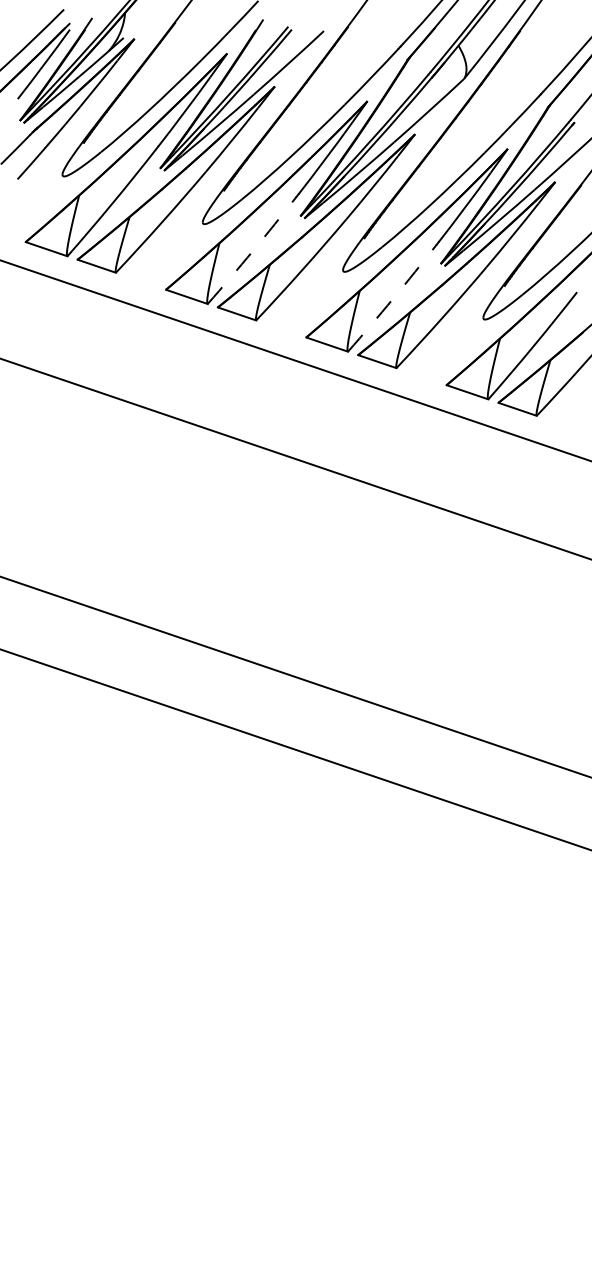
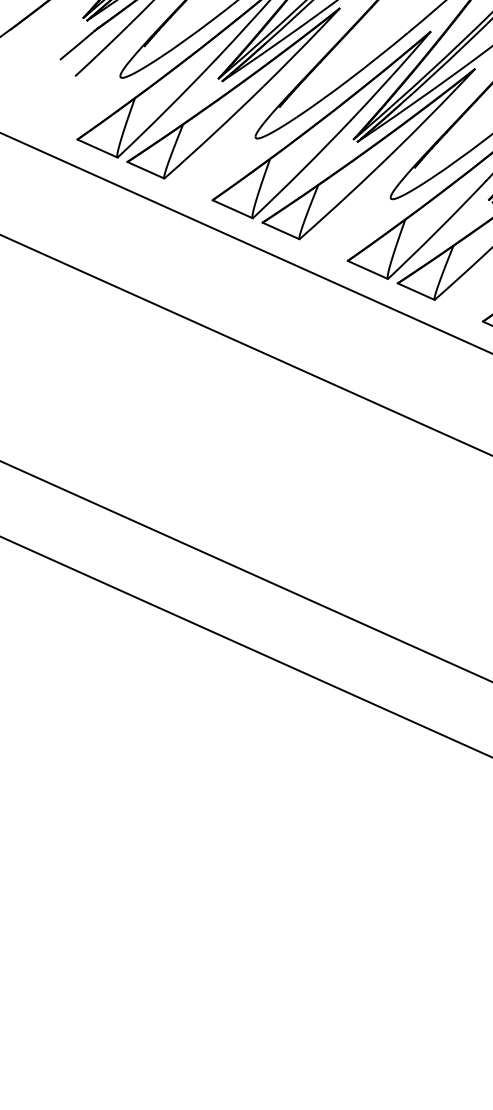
arc: (252, 251) -> (302, 170), dashed -> solid
arc: (393, 298) -> (438, 230), dashed -> solid

